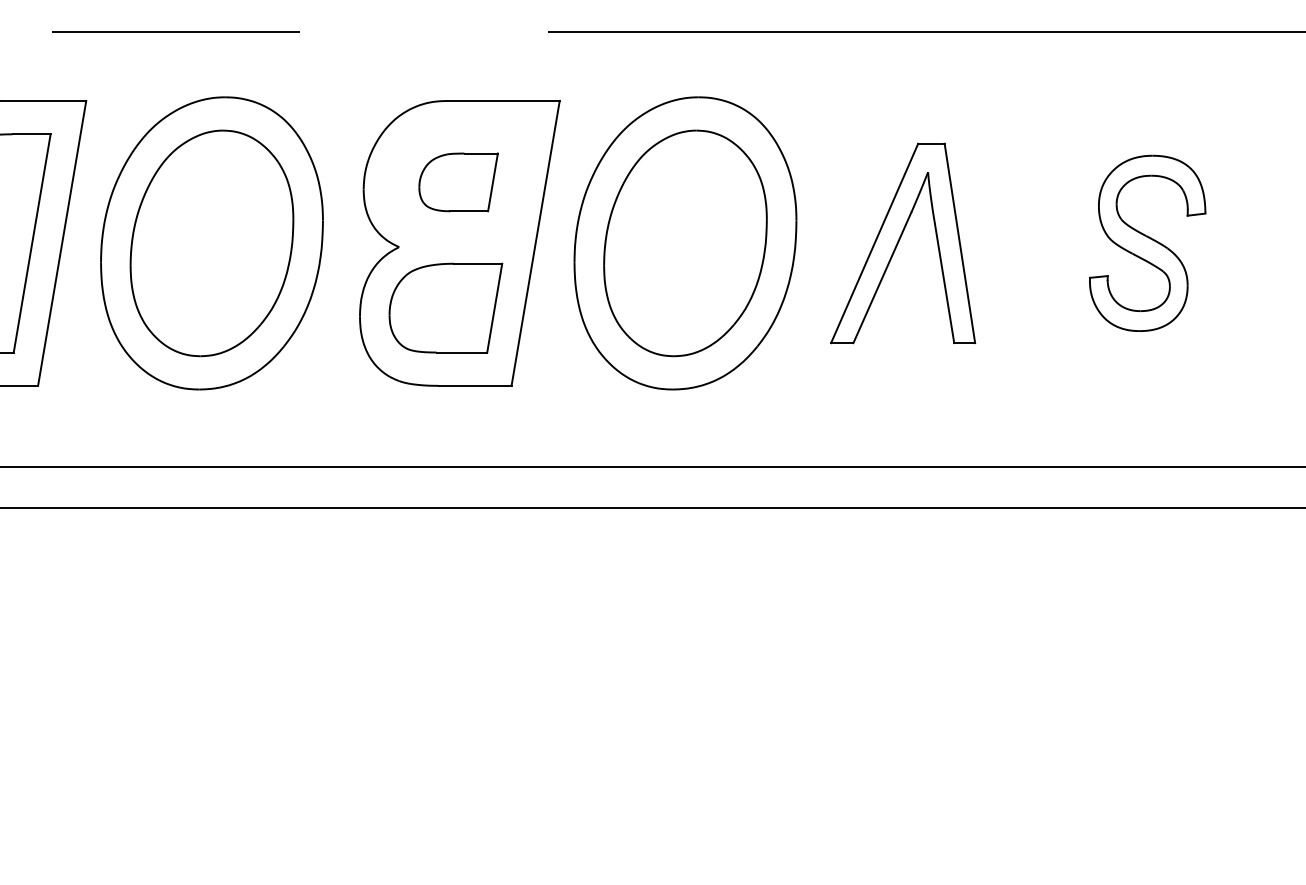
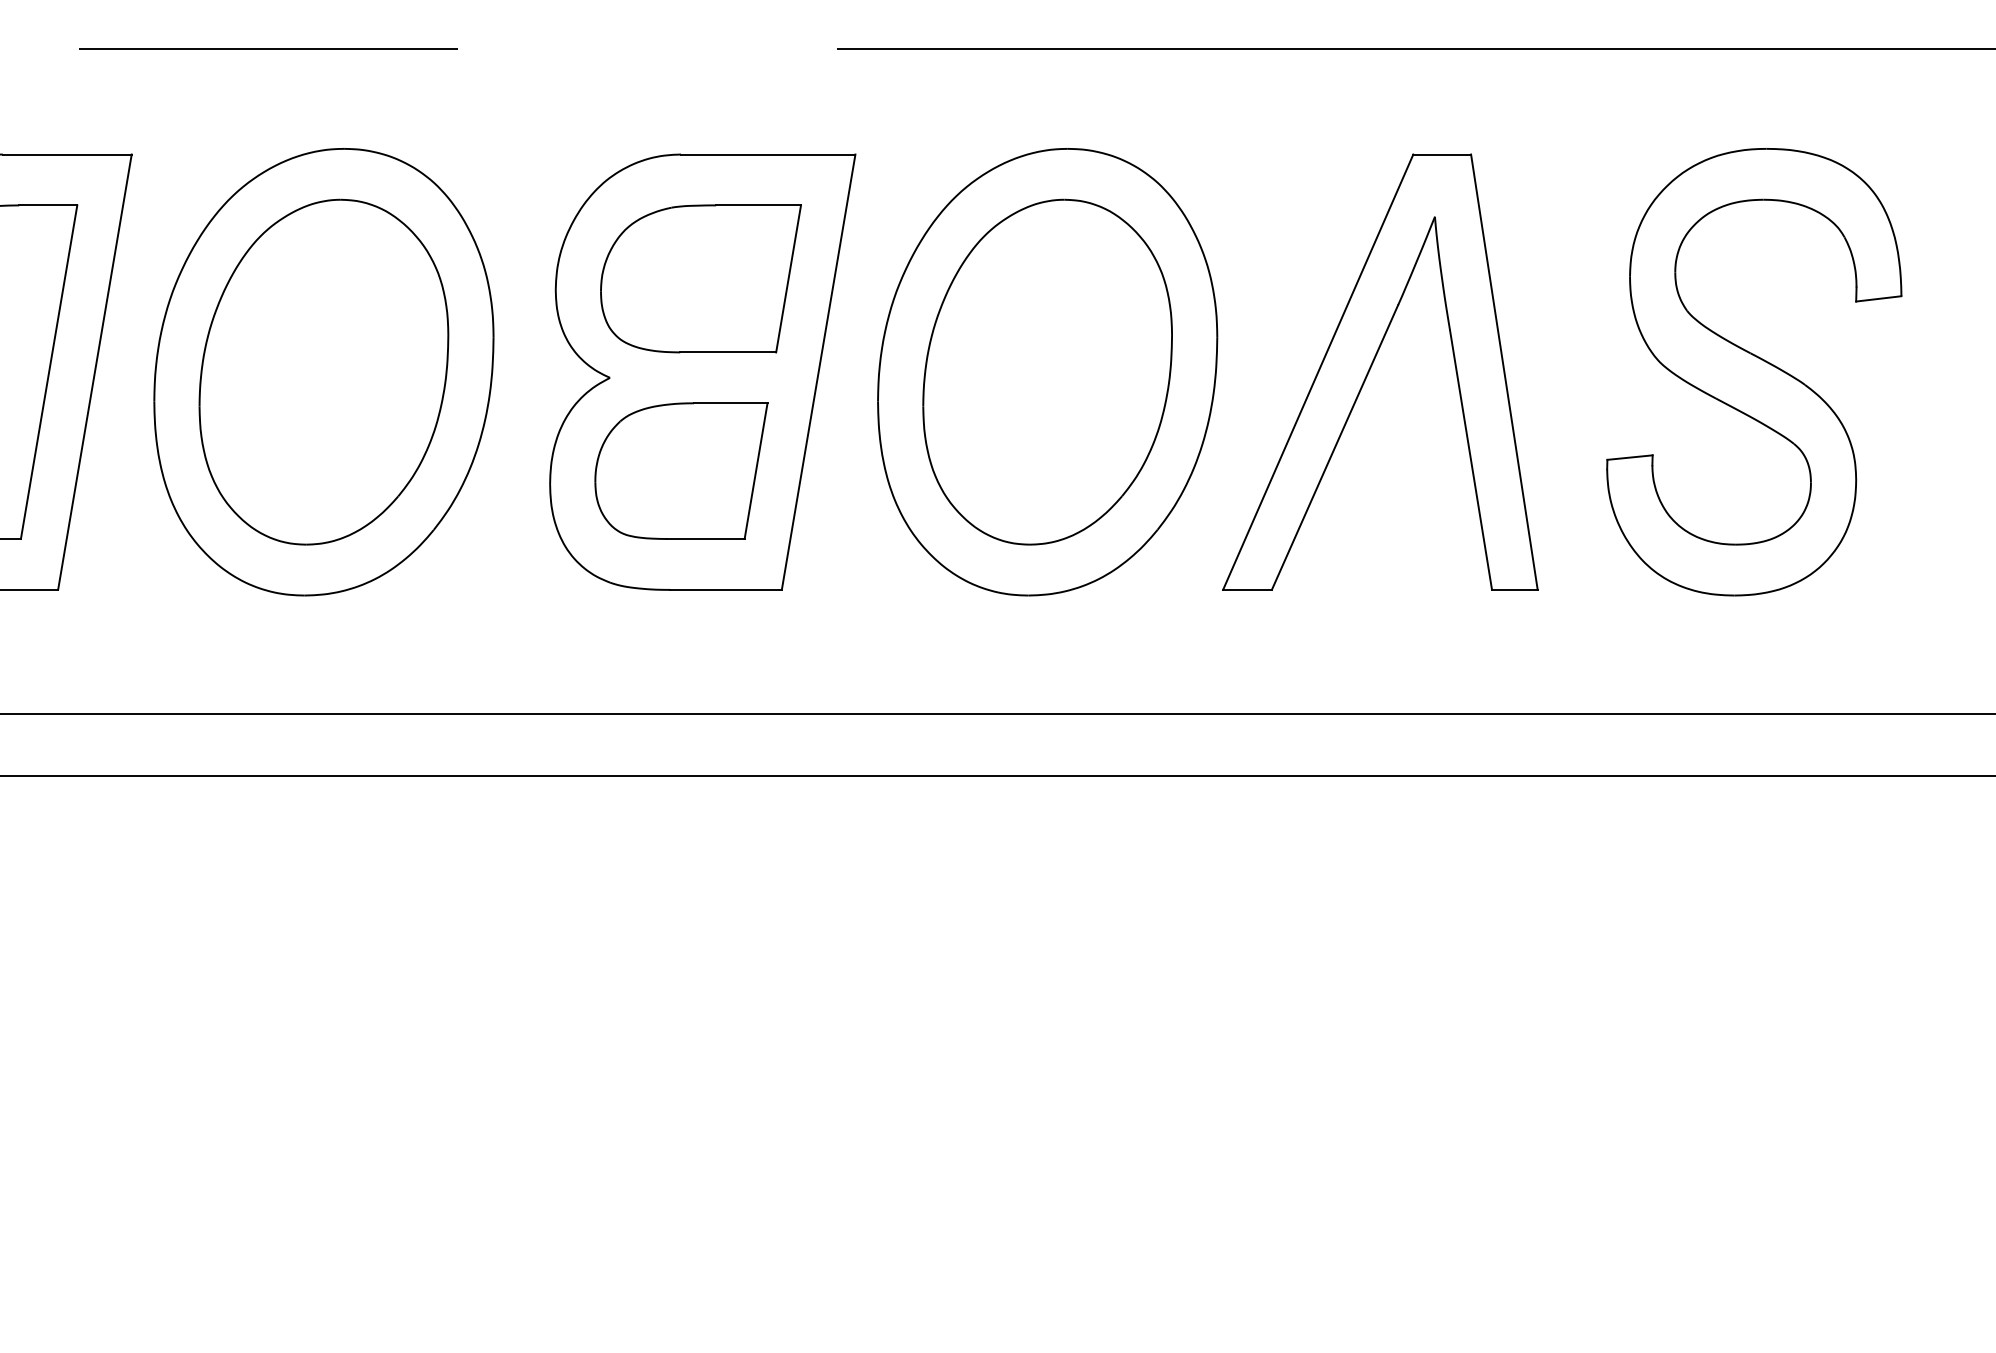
part: (458, 182) -> (700, 279), size x1.67
part: (902, 243) -> (1379, 372), size x1.43
part: (1147, 243) -> (1753, 372), size x1.67

